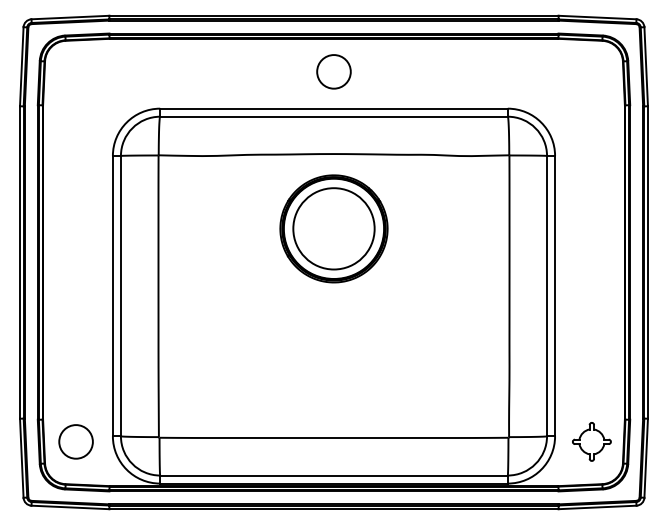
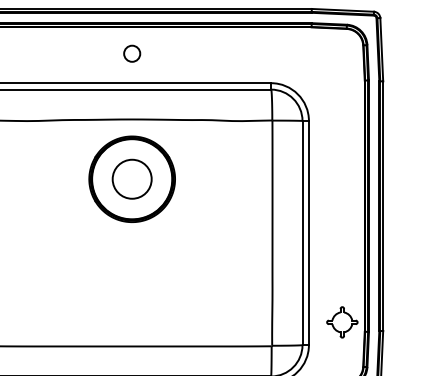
circle: (333, 71) -> (131, 53), size x0.6
circle: (333, 228) -> (131, 178), size x0.6
part: (591, 441) -> (342, 322), moved

